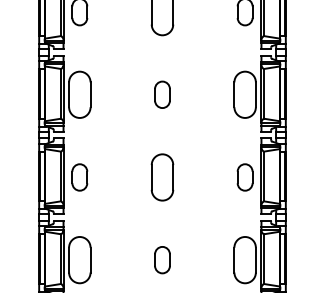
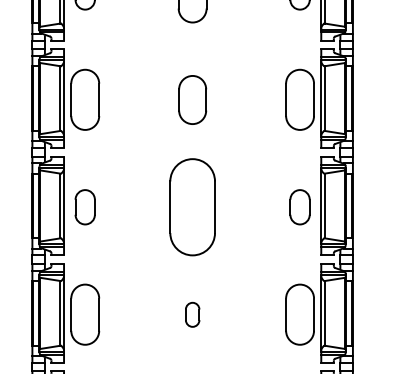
part: (162, 94) -> (192, 99), size x1.4
part: (162, 177) -> (192, 207), size x1.6
part: (162, 260) -> (192, 315), size x0.7

